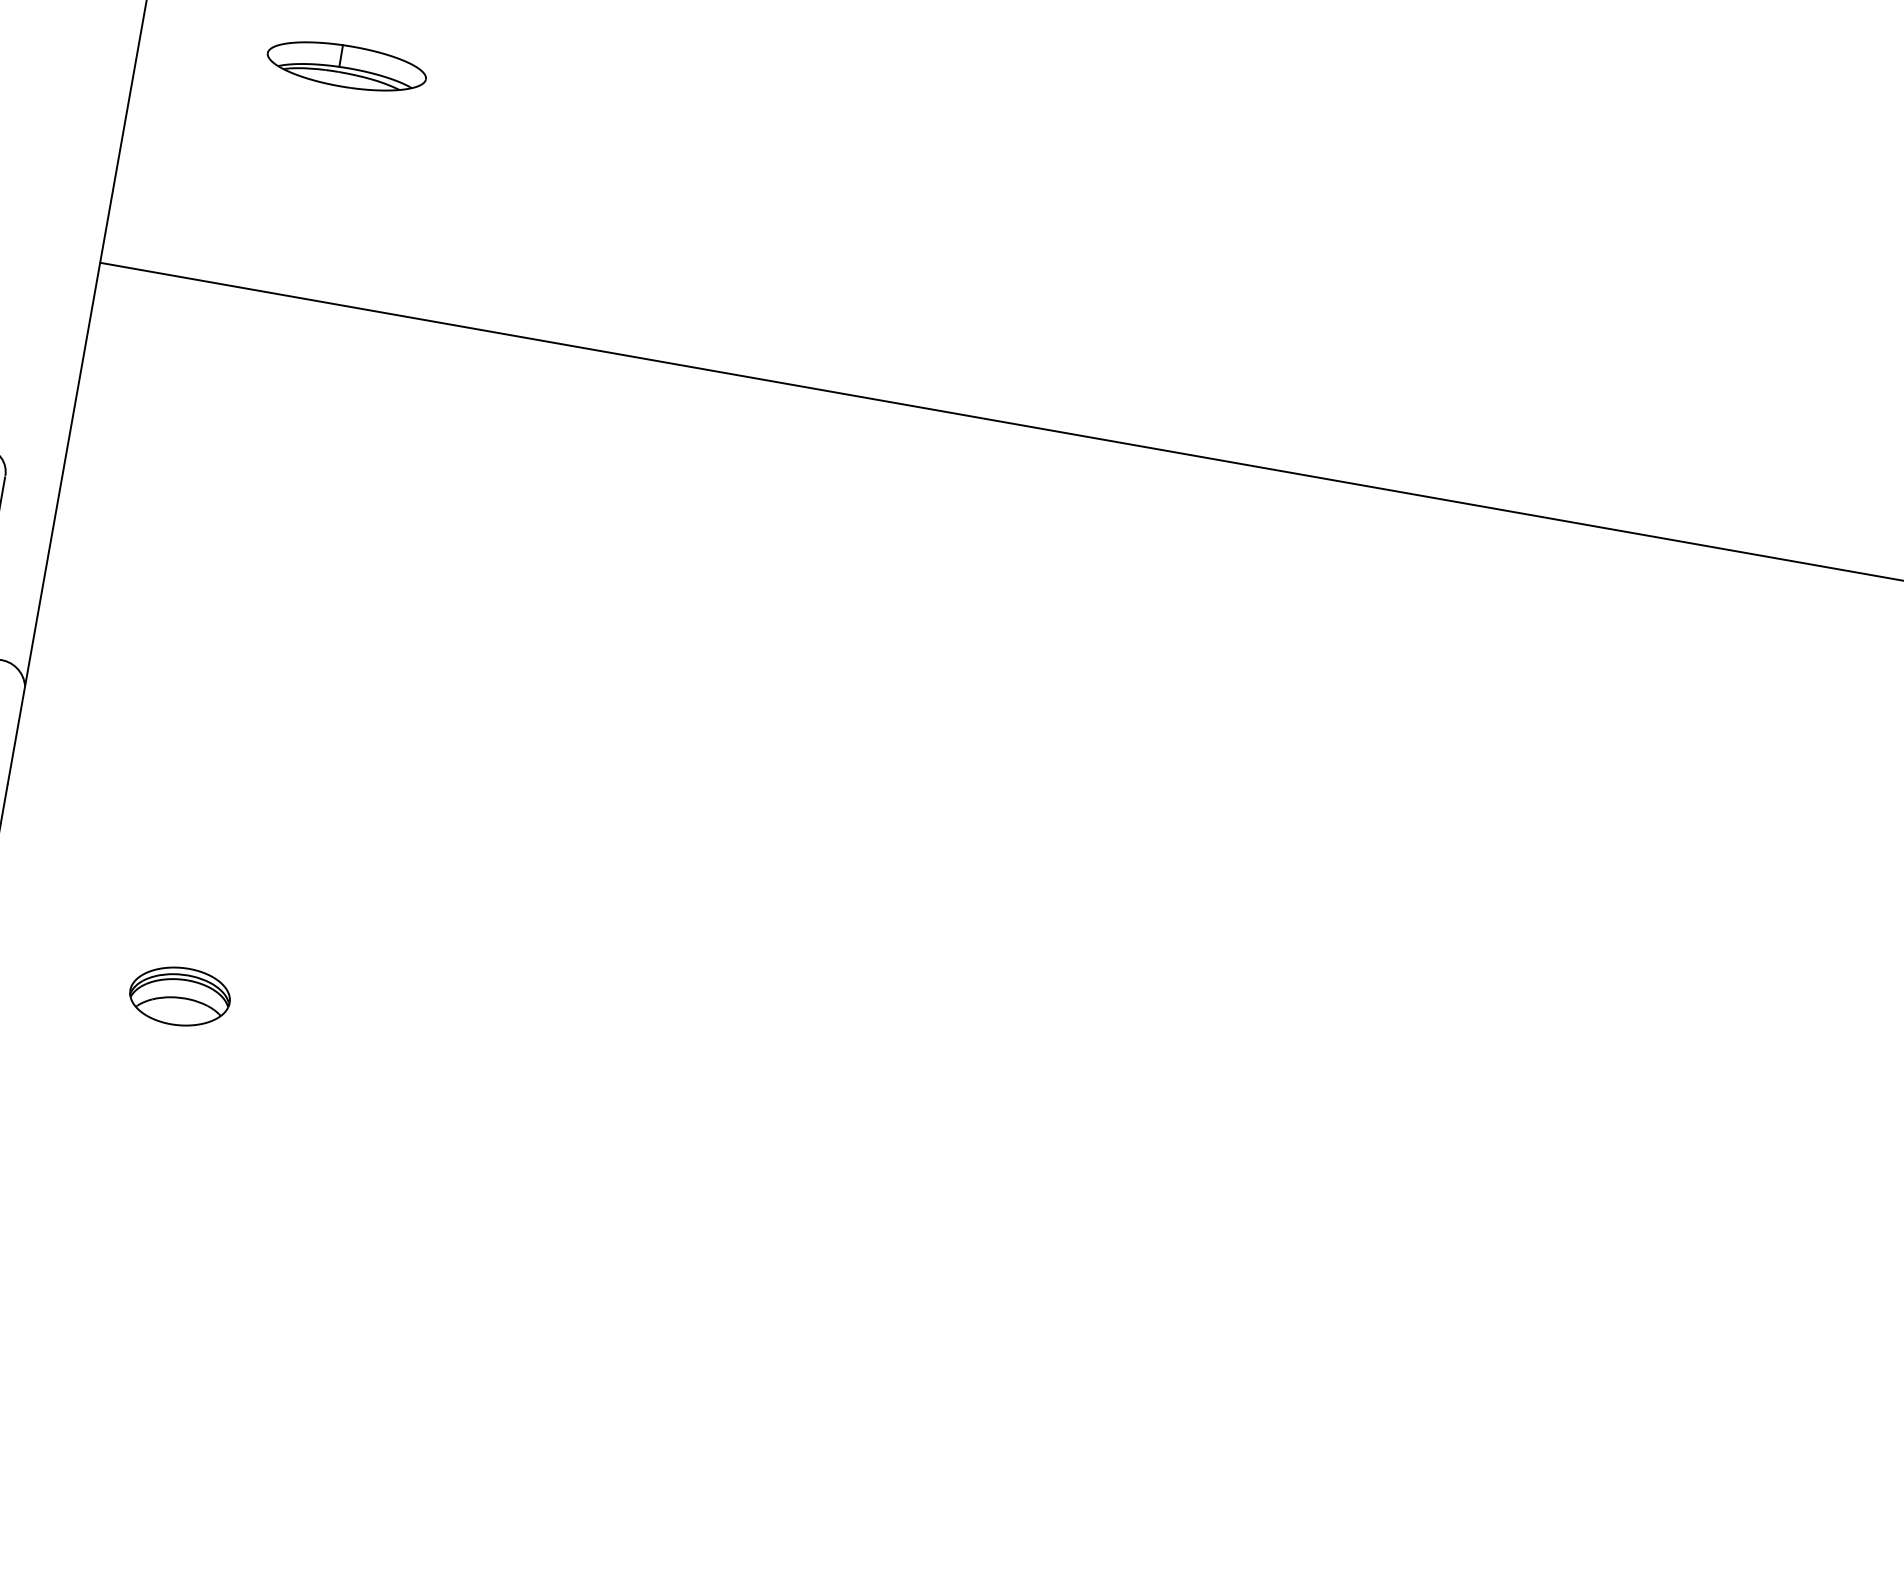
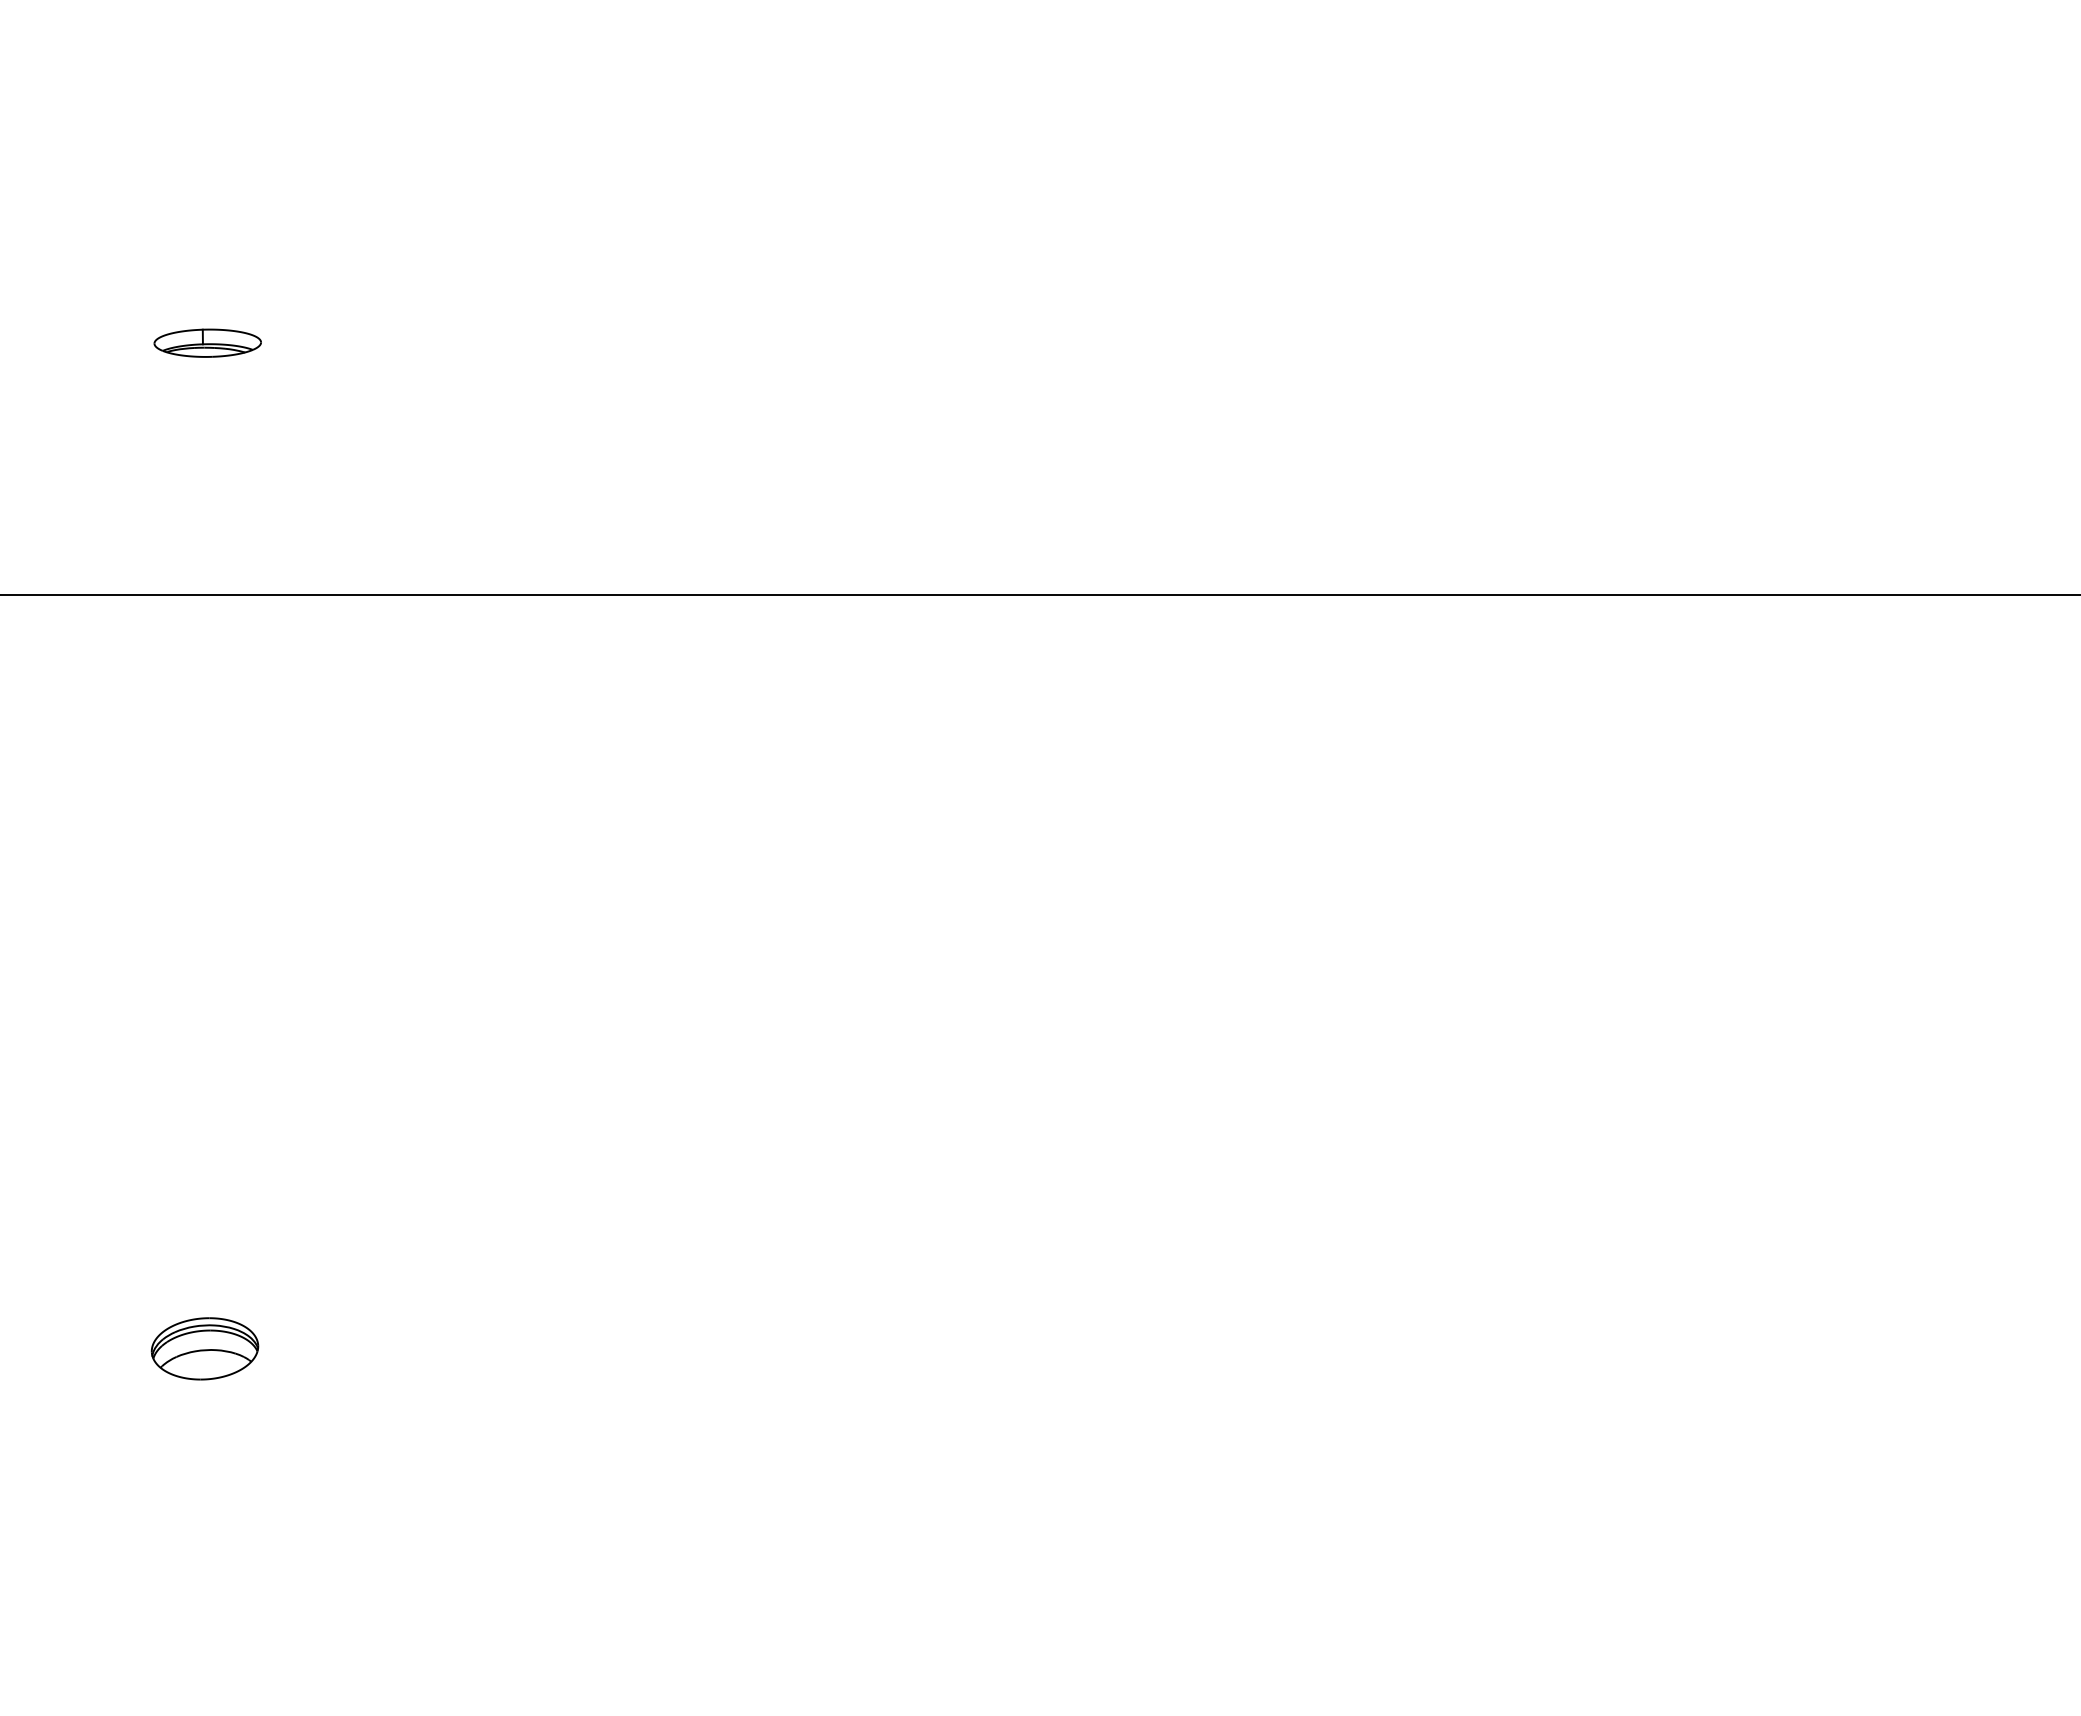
part: (346, 65) -> (207, 342), size x0.62

